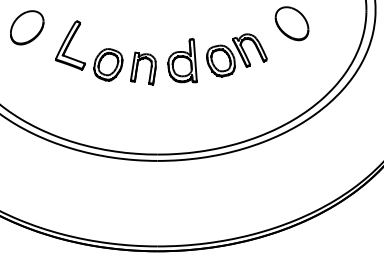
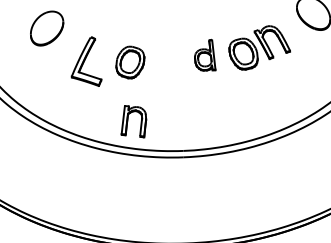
part: (70, 45) -> (86, 61), moved
part: (182, 60) -> (204, 55), size x0.7
part: (143, 68) -> (133, 121), moved

